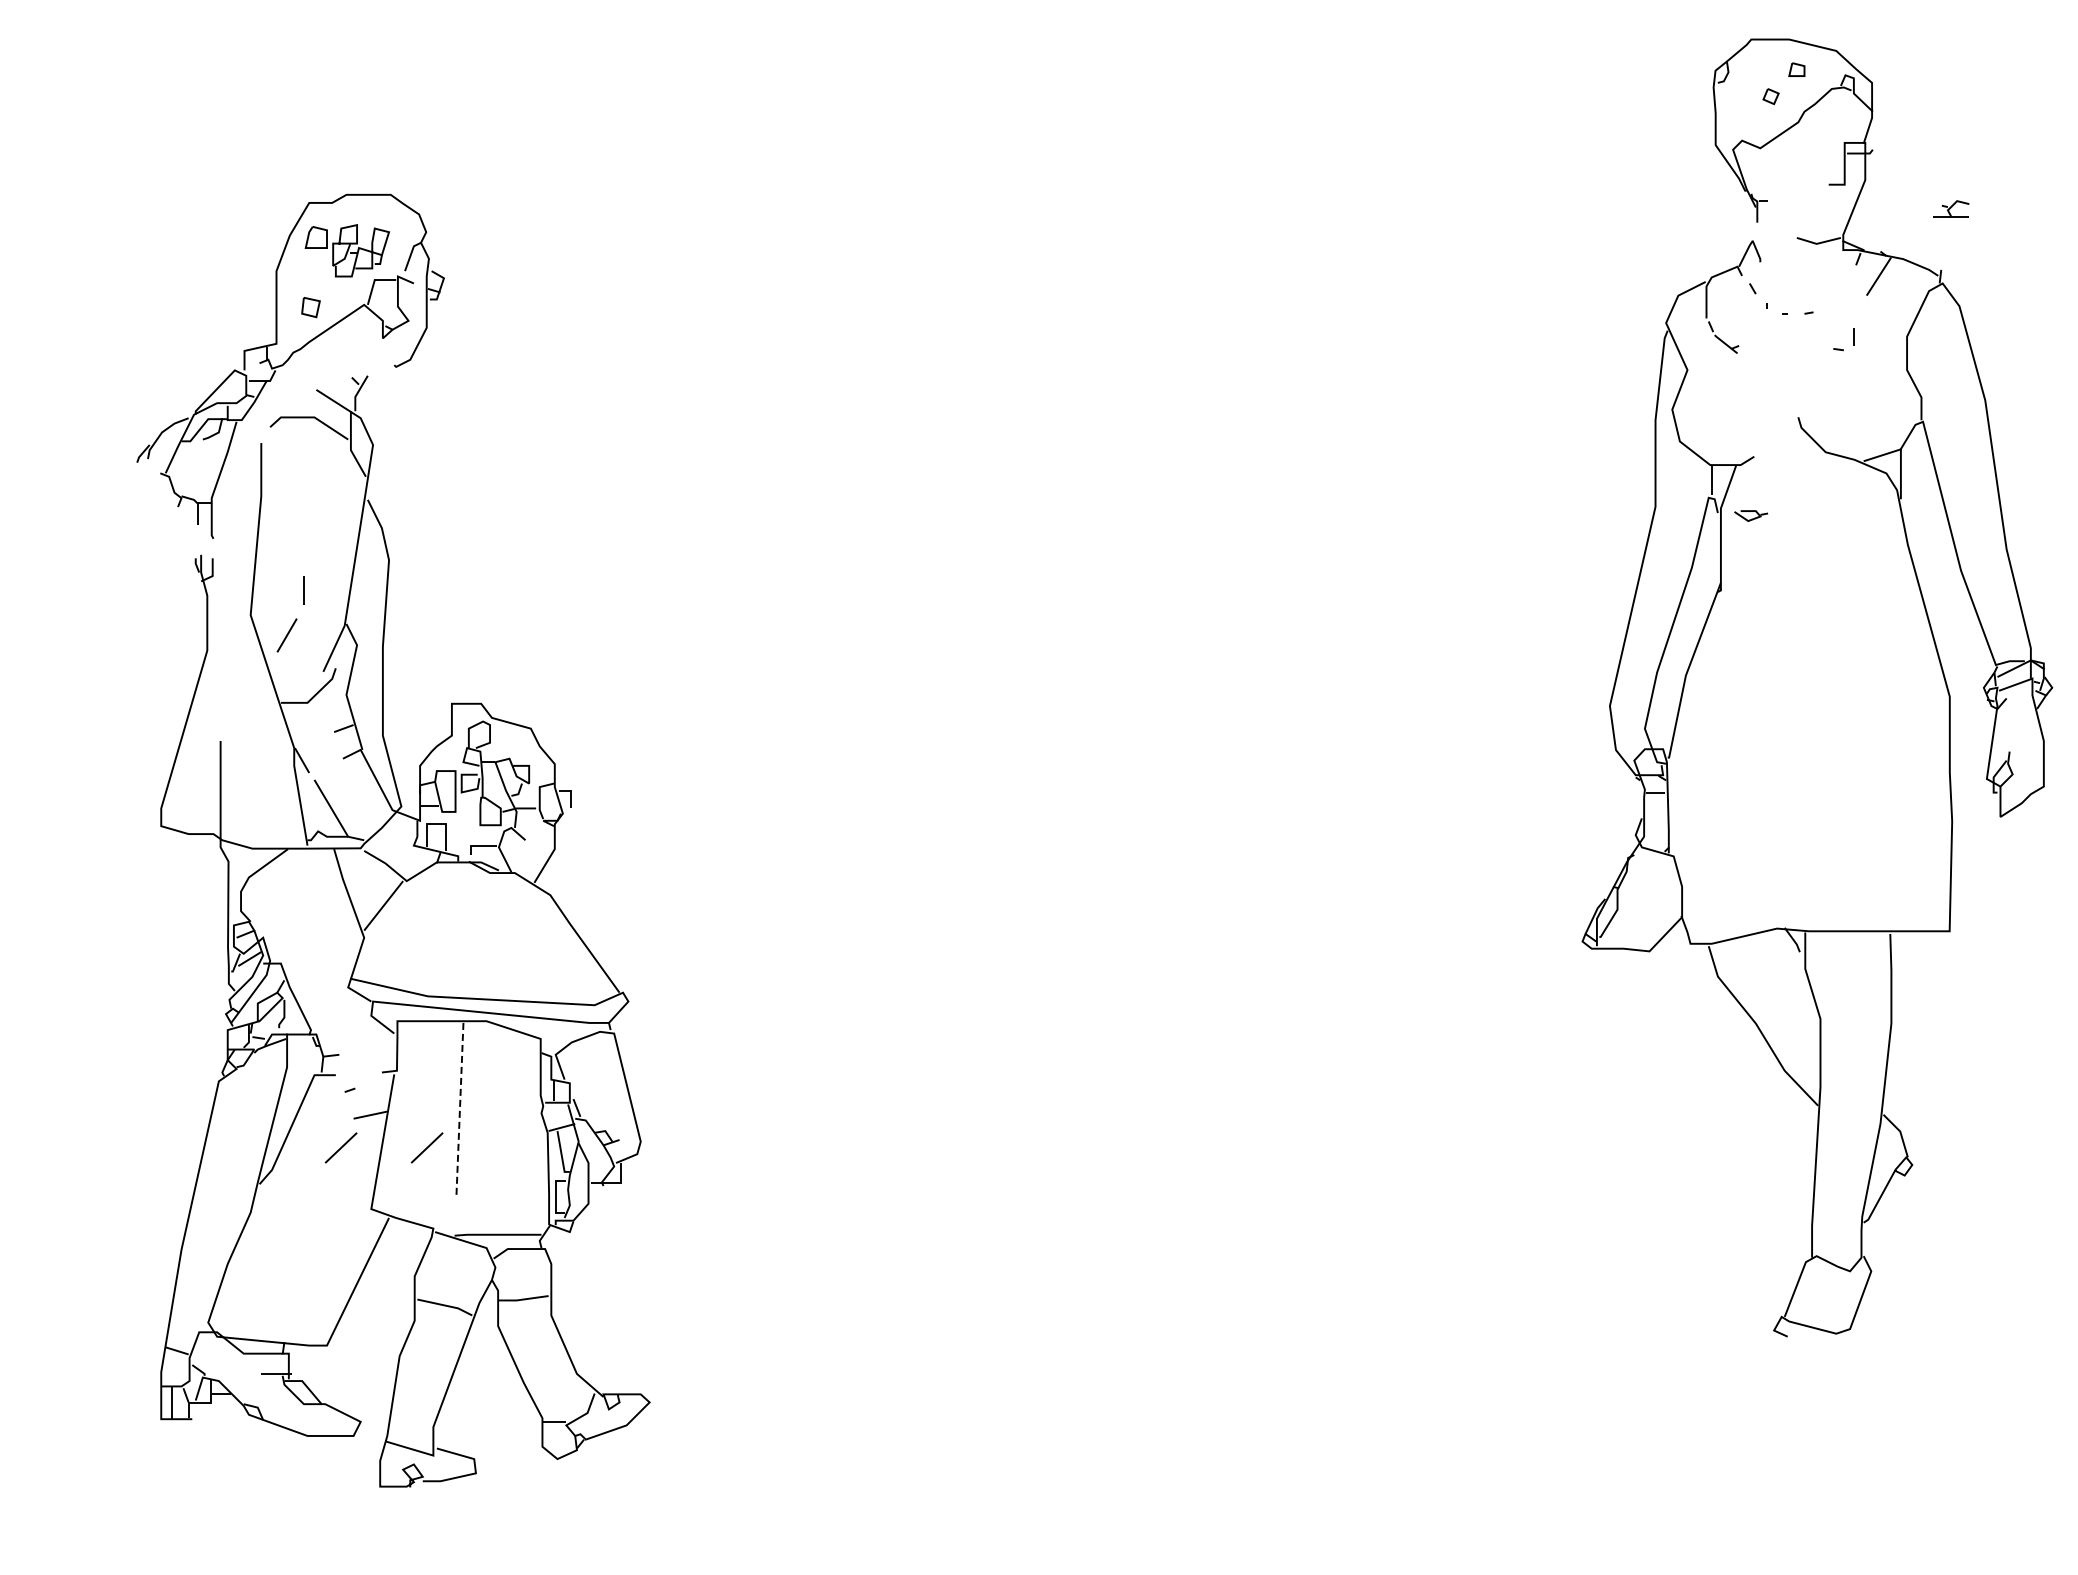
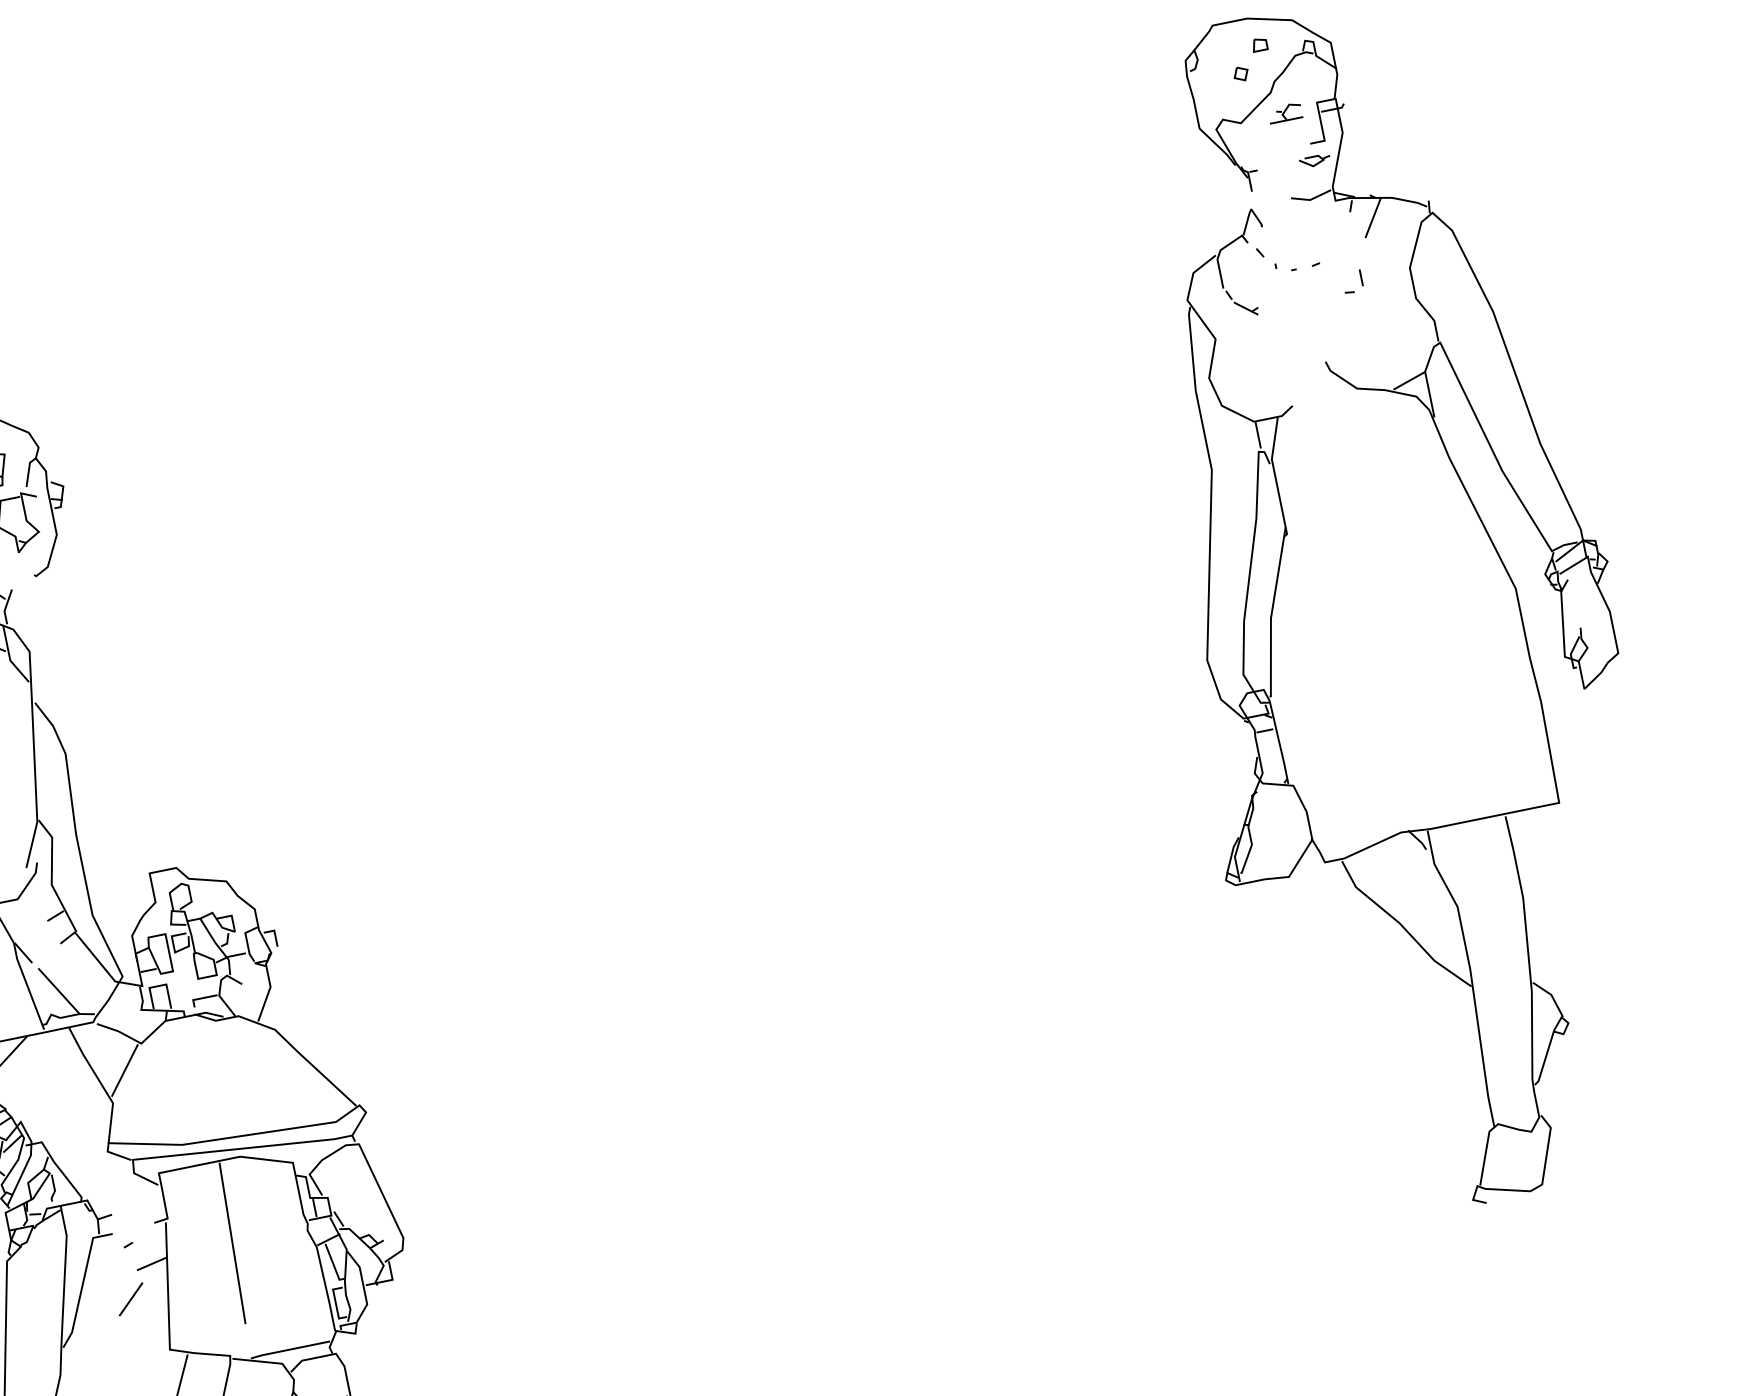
part: (1951, 208) -> (1285, 112), moved
part: (1750, 515) -> (1314, 160), moved
line: (459, 1110) -> (232, 1243), dashed -> solid
line: (426, 1147) -> (208, 1283), removed

